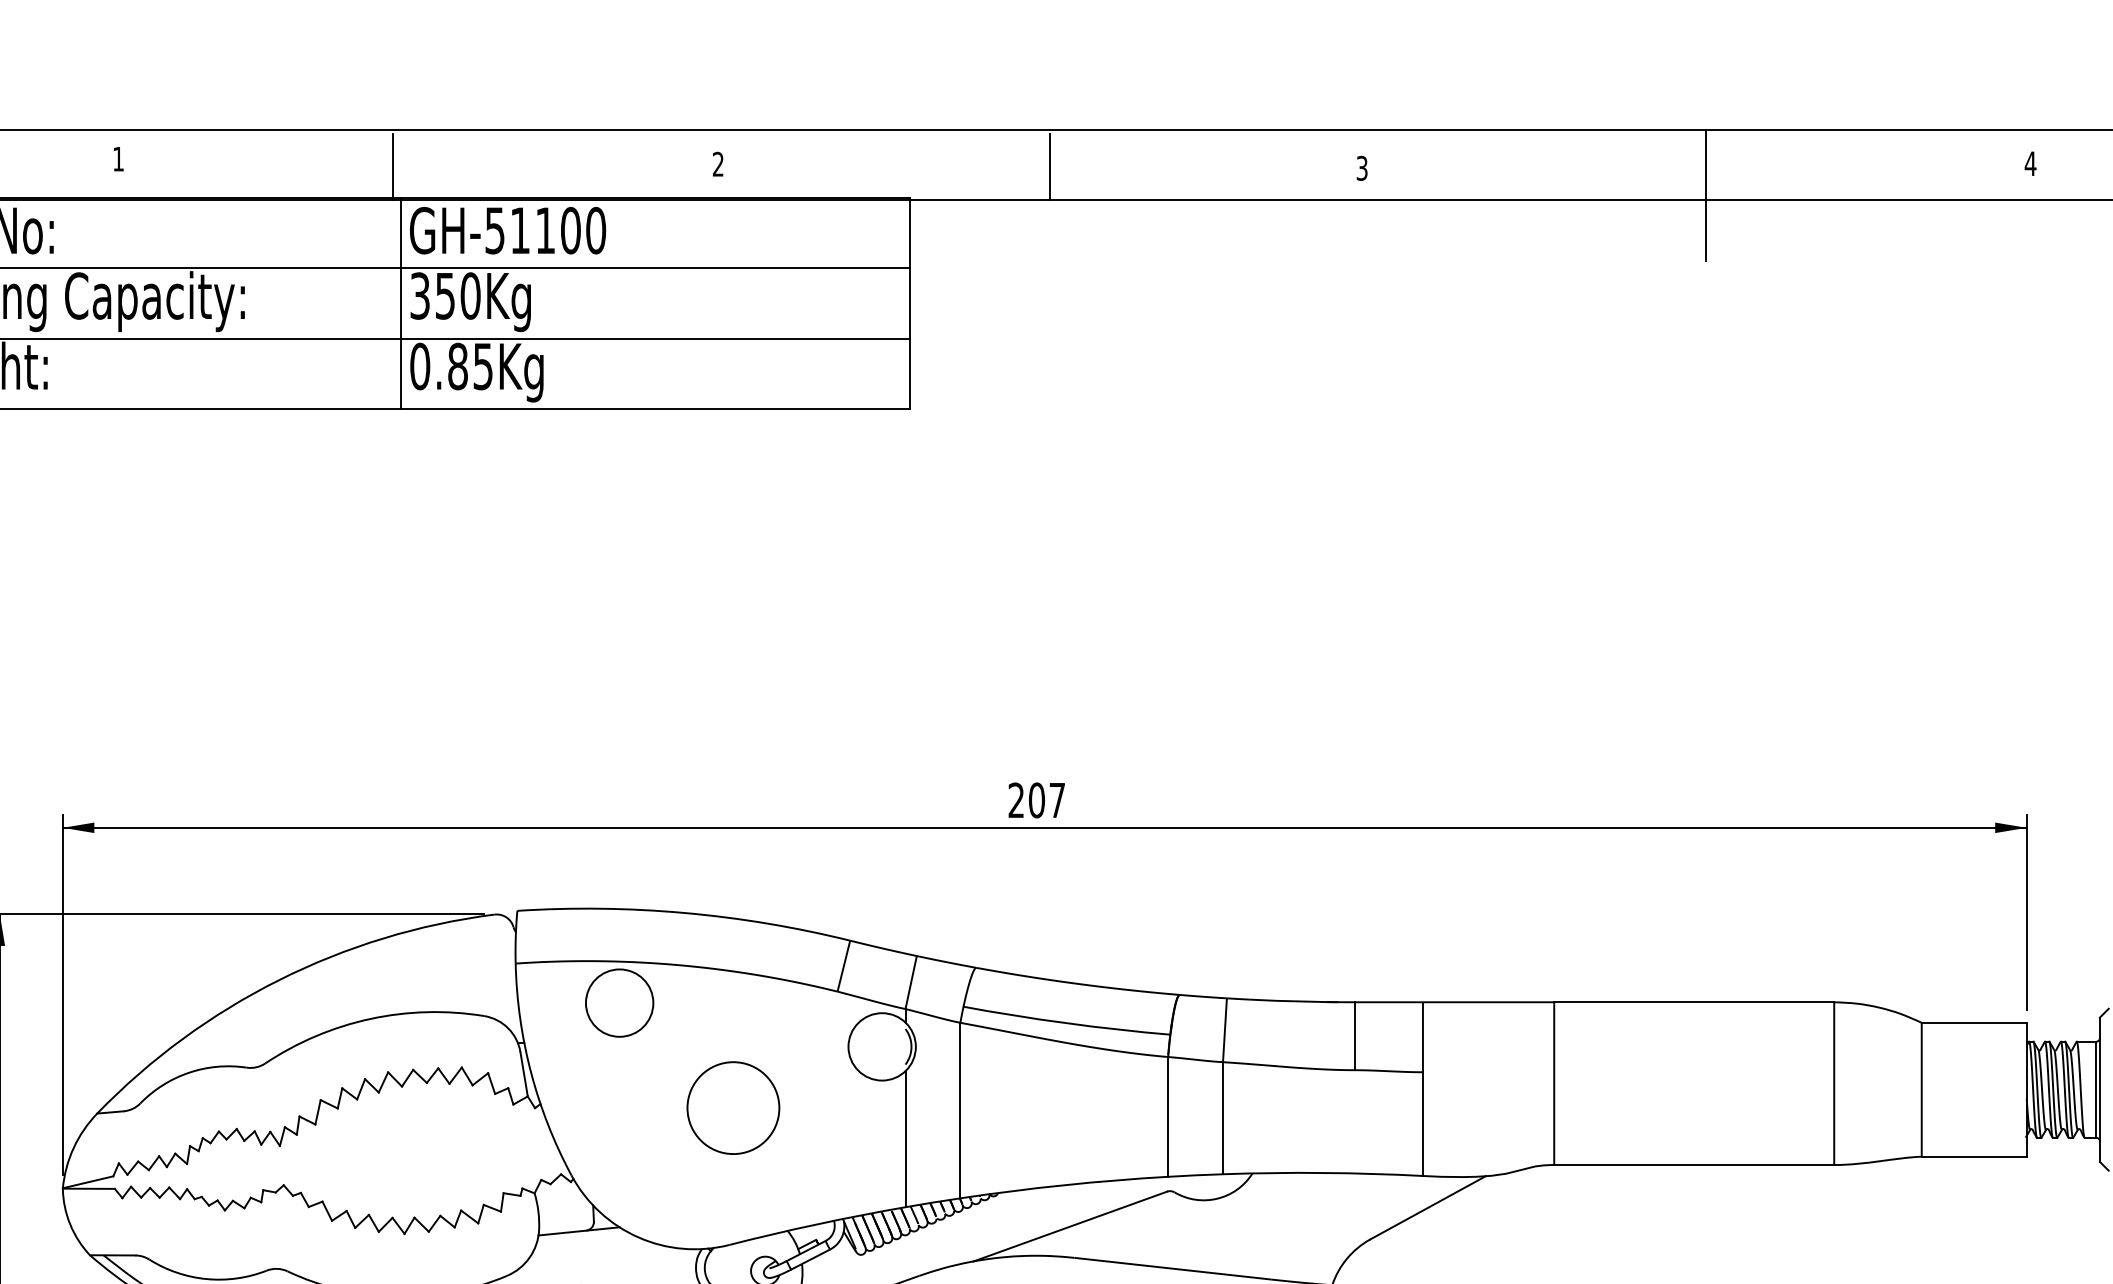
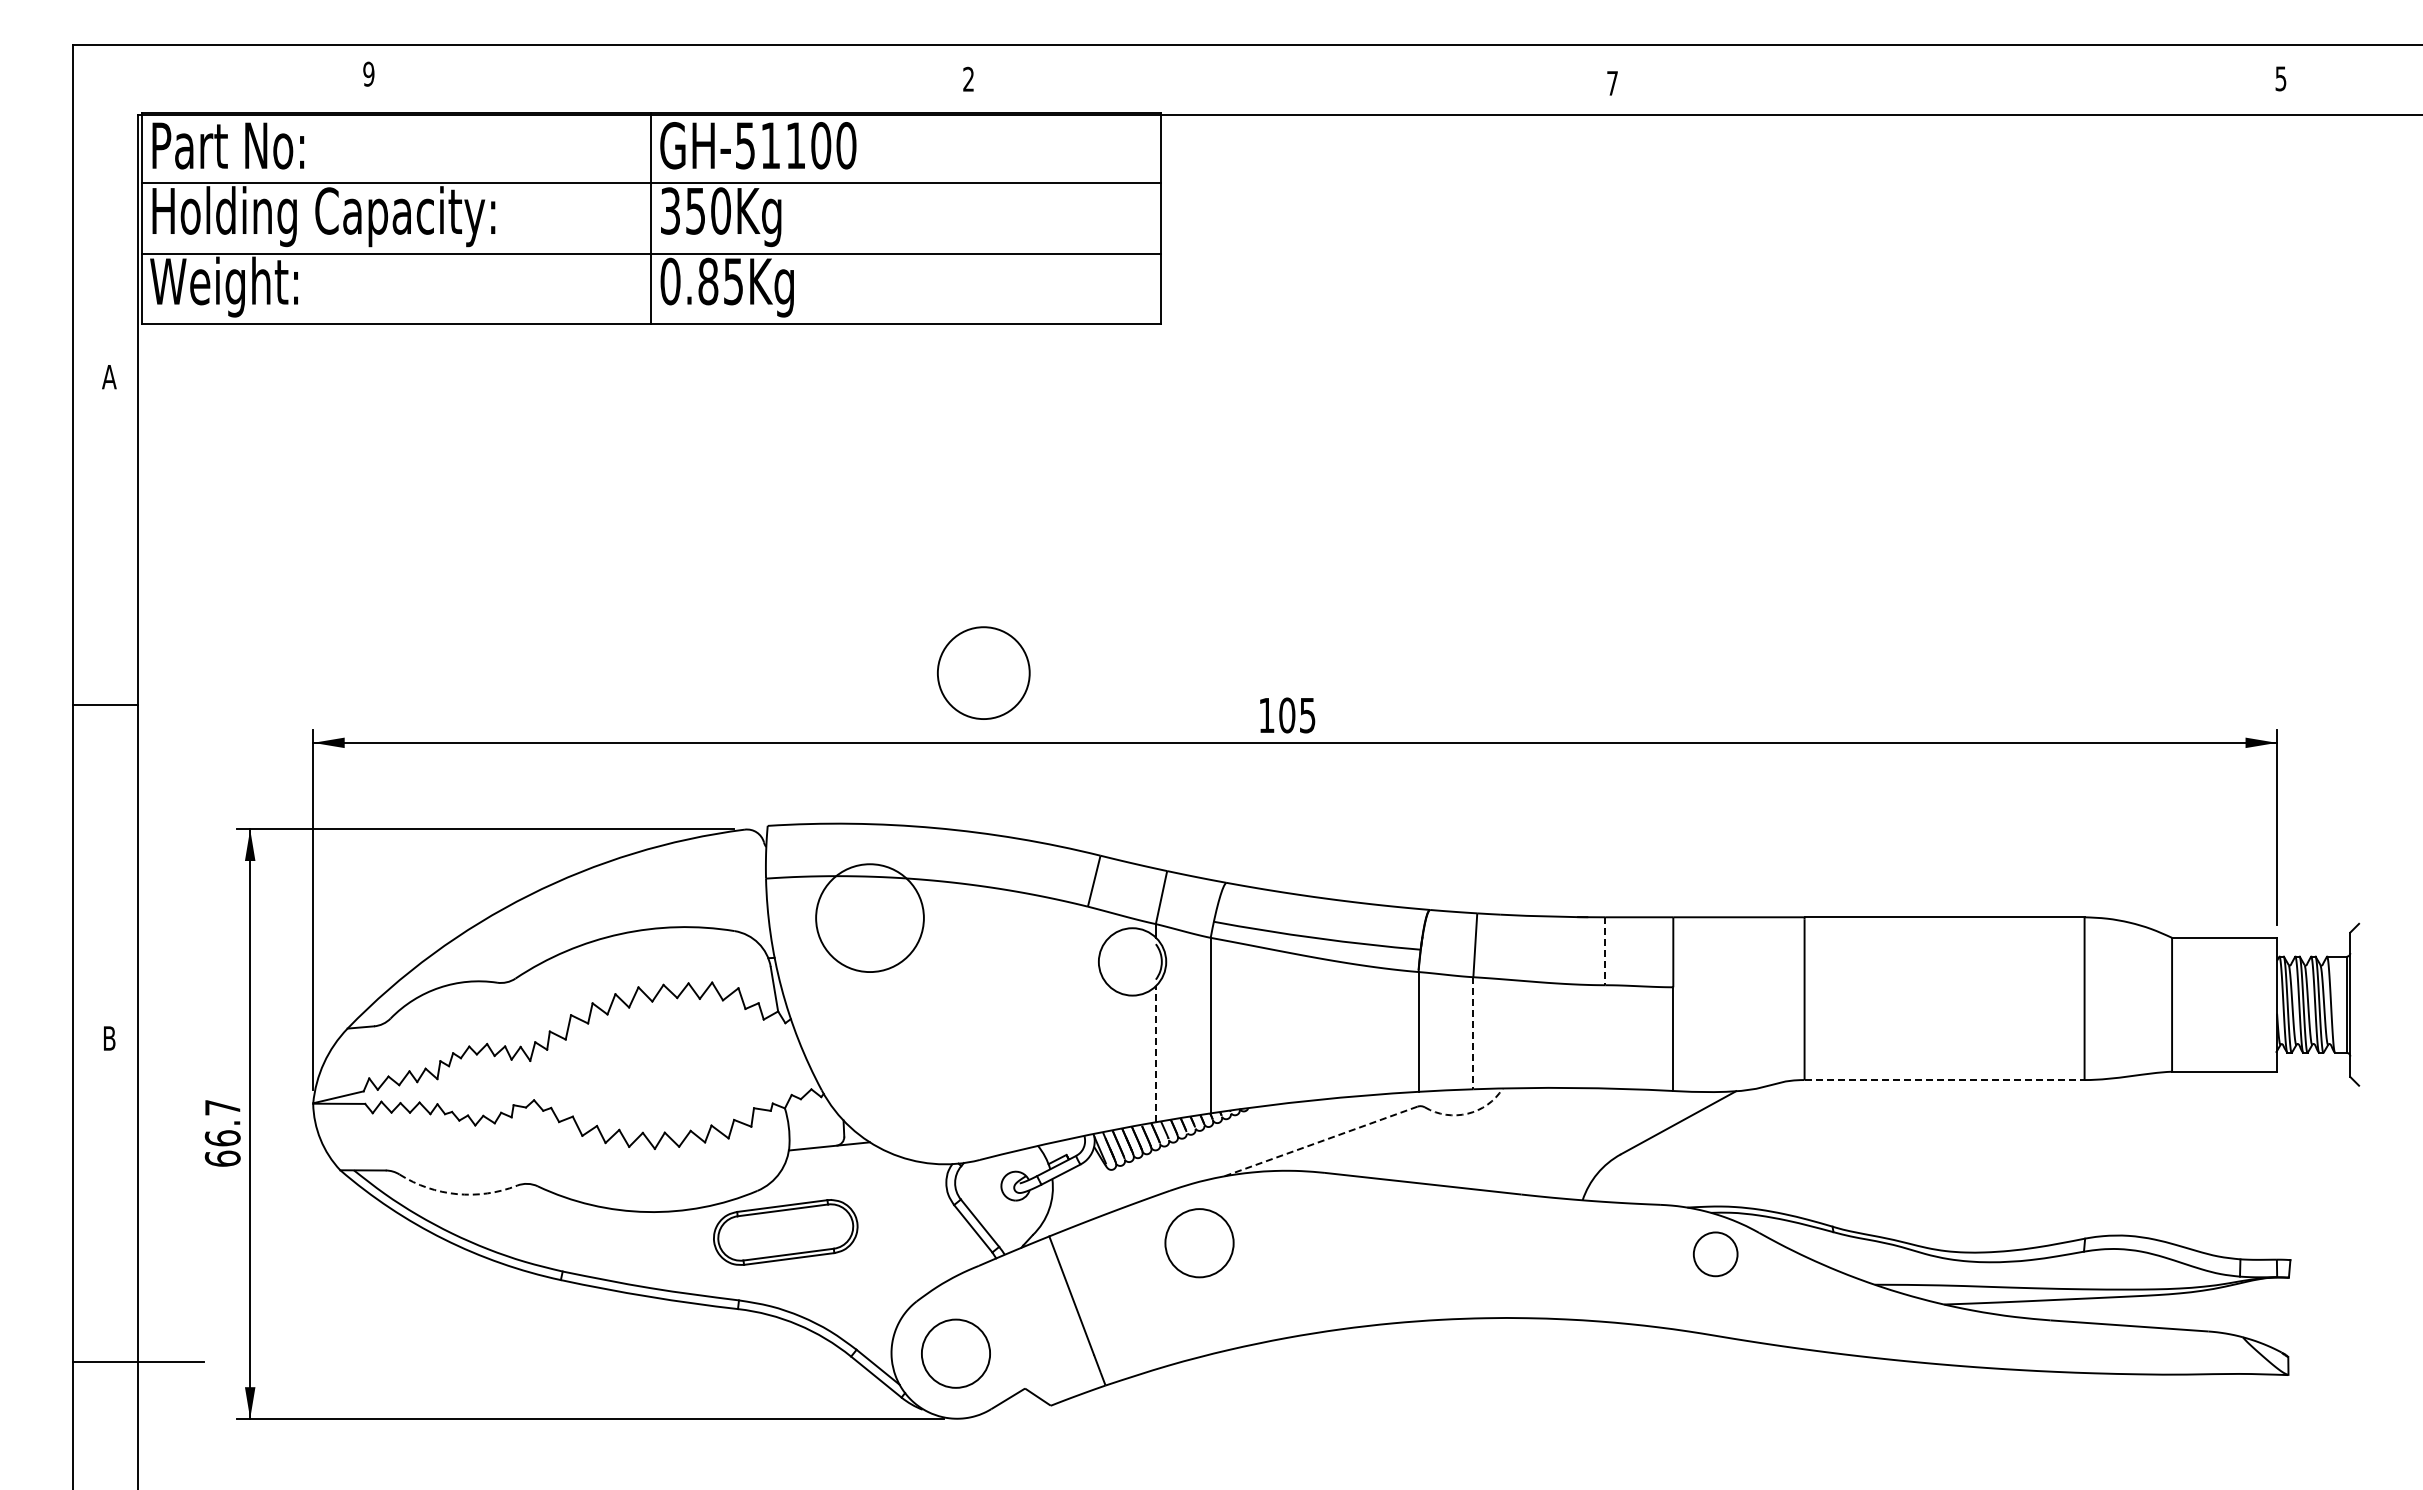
text: (118, 158) -> (368, 73), 1 -> 9
text: (2030, 163) -> (2280, 78), 4 -> 5
line: (393, 166) -> (643, 81), removed
line: (1049, 166) -> (1299, 81), removed
text: (1362, 167) -> (1612, 82), 3 -> 7
line: (1706, 195) -> (1956, 110), removed
text: (1037, 800) -> (1287, 715), 207 -> 105
circle: (619, 1002) -> (869, 917), size x1.6
line: (1355, 1036) -> (1605, 951), solid -> dashed
circle: (733, 1107) -> (983, 672), moved
line: (1223, 1118) -> (1473, 1033), solid -> dashed
line: (905, 1138) -> (1155, 1053), solid -> dashed
line: (1695, 1165) -> (1945, 1080), solid -> dashed
arc: (1217, 1198) -> (1467, 1113), solid -> dashed
line: (1070, 1226) -> (1320, 1141), solid -> dashed
arc: (207, 1279) -> (457, 1194), solid -> dashed

